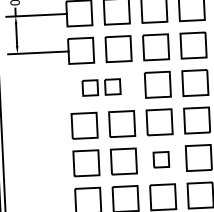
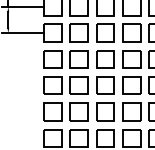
part: (100, 87) -> (65, 59), size x1.67
part: (161, 159) -> (105, 111), size x1.67

